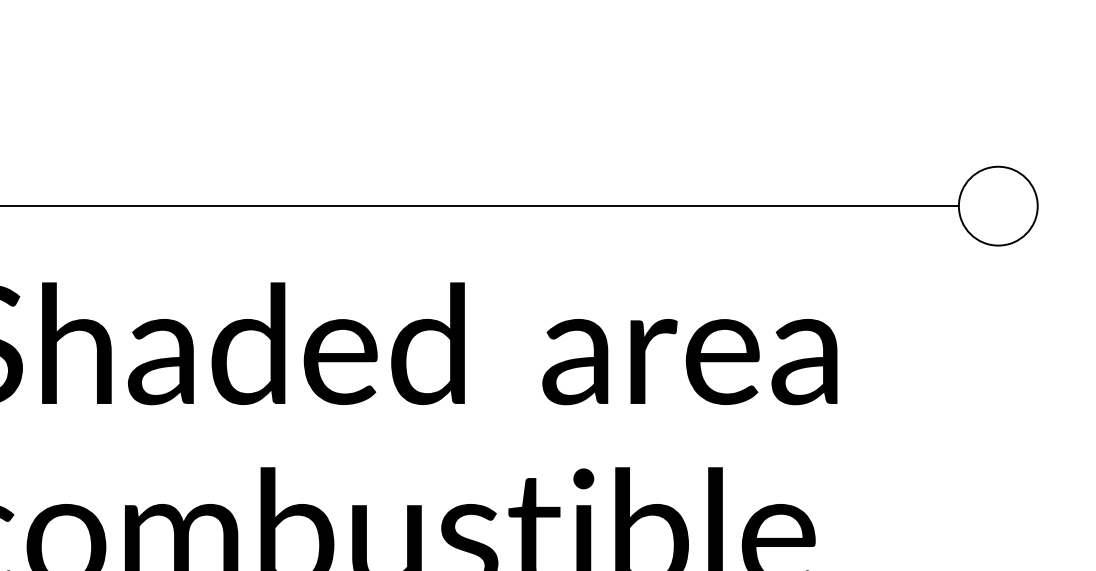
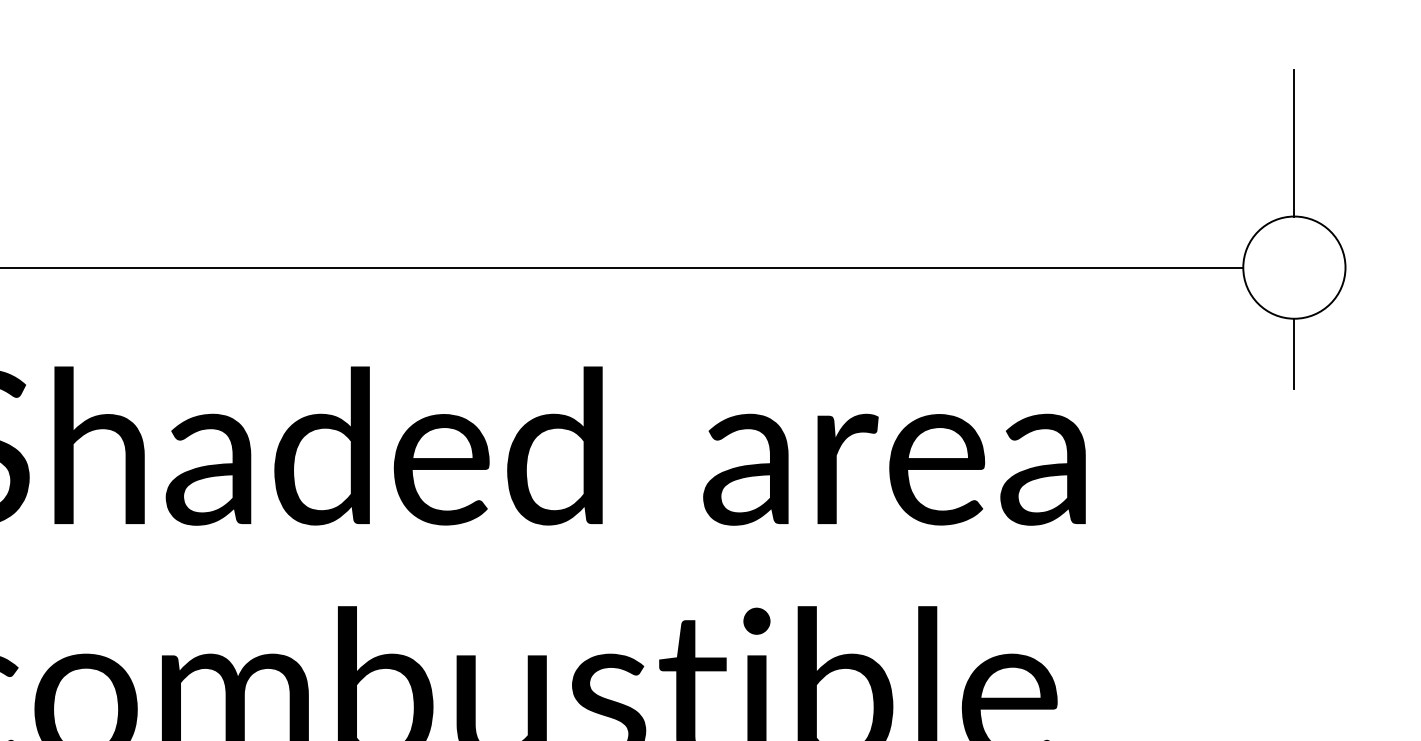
line: (998, 109) -> (1294, 142), added
line: (998, 272) -> (1294, 353), added

